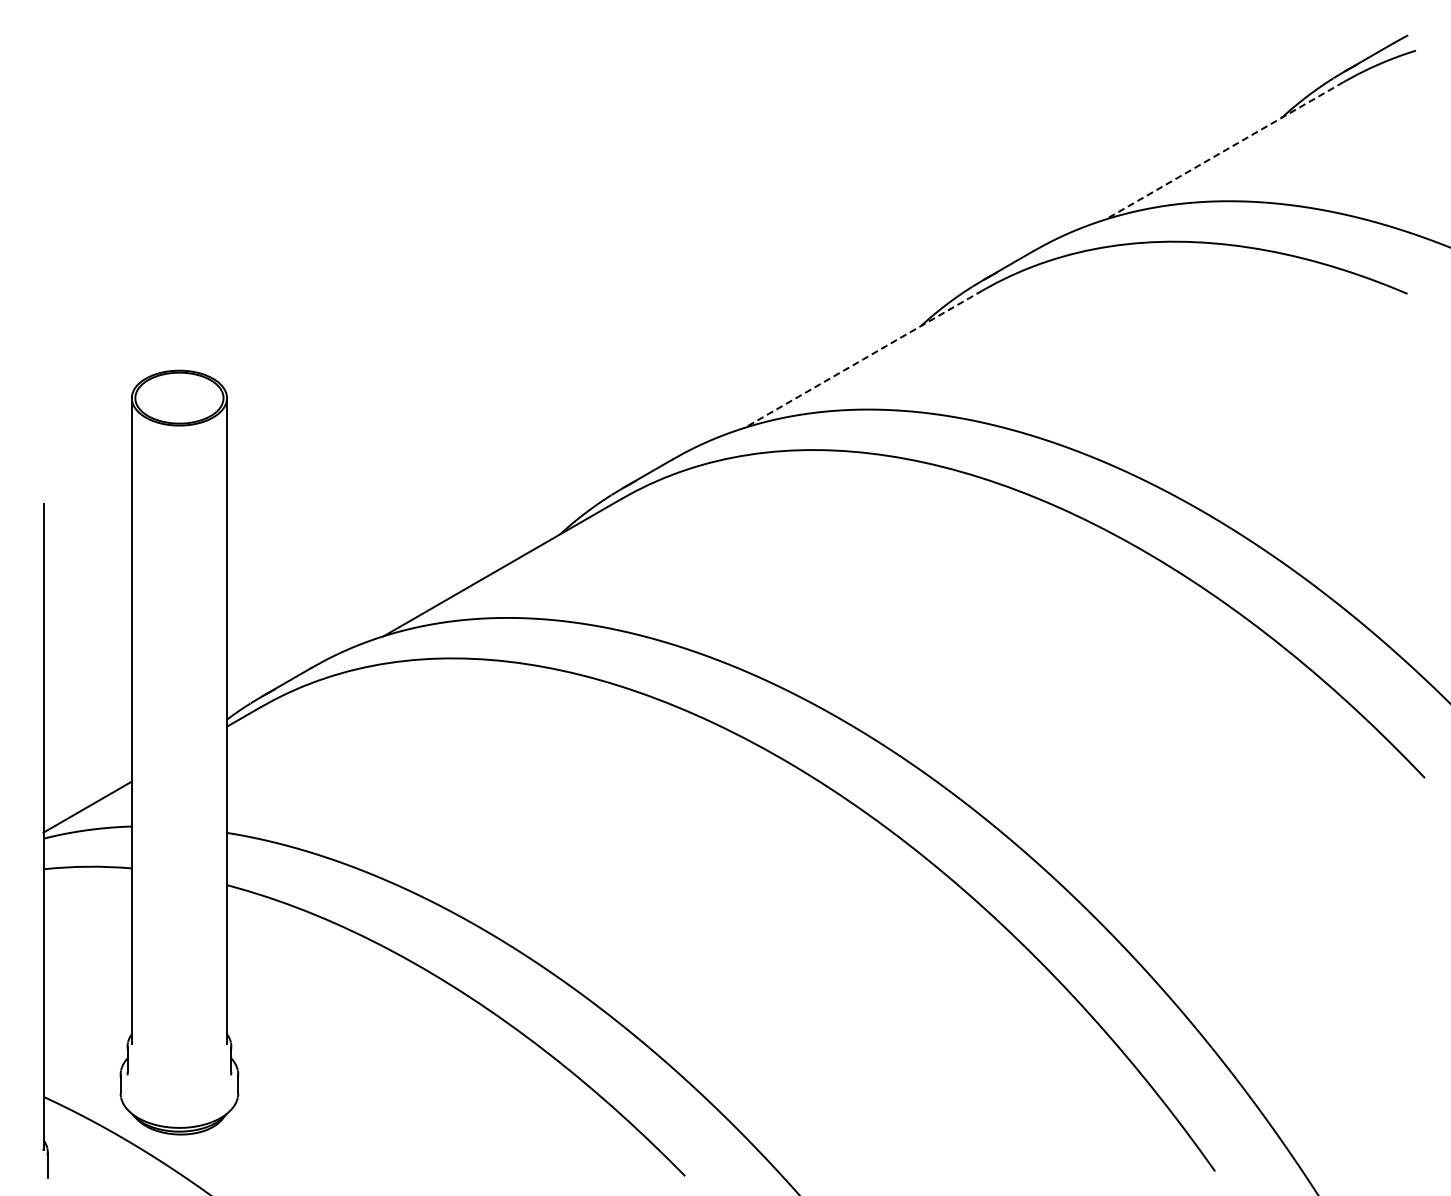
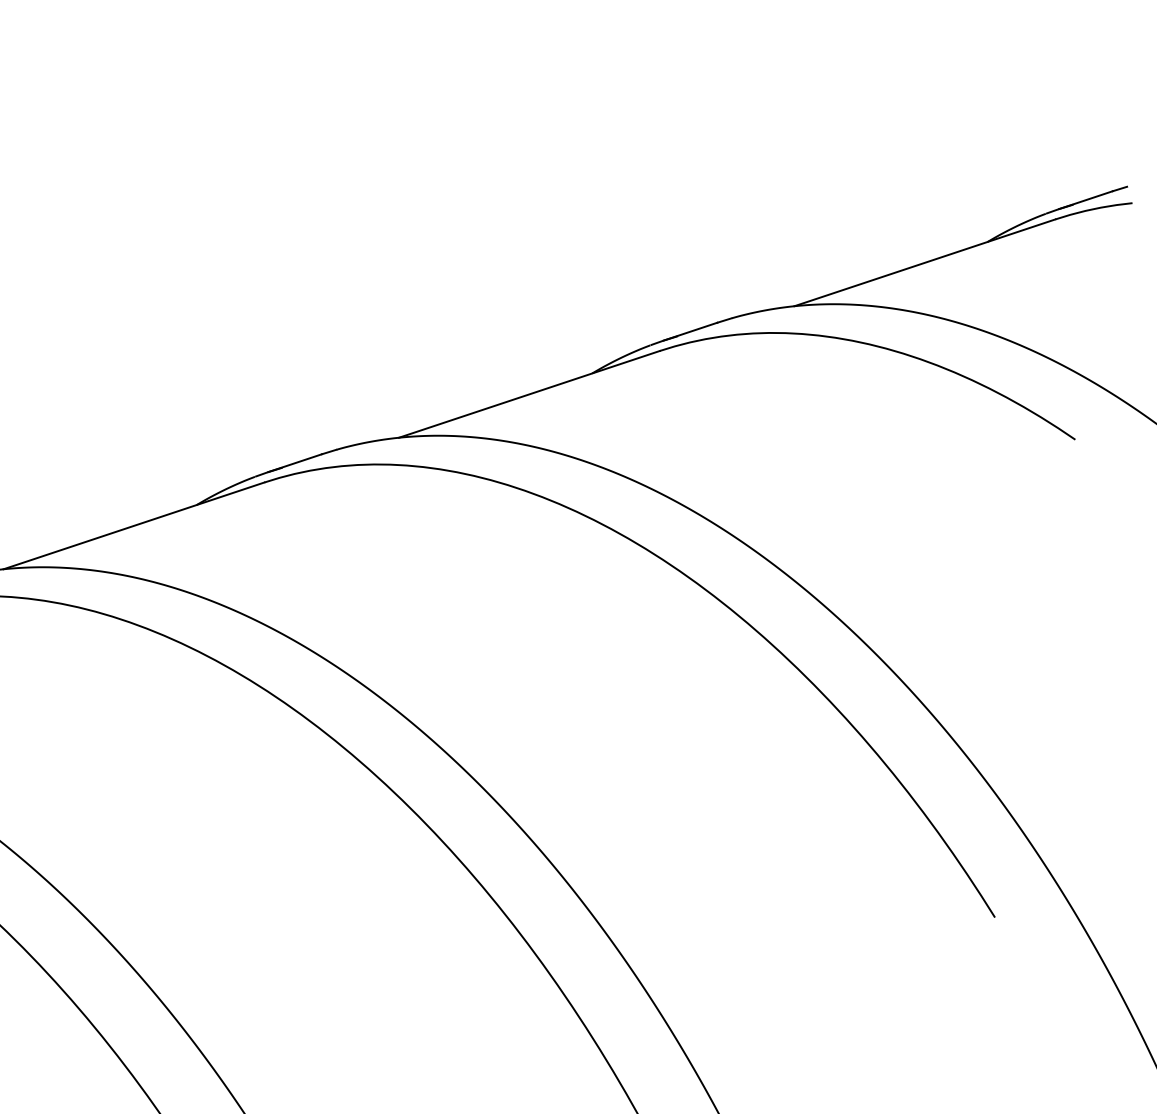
line: (1224, 151) -> (924, 263), dashed -> solid
line: (863, 359) -> (529, 394), dashed -> solid

